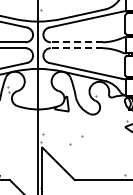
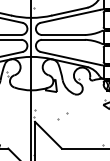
line: (76, 42) -> (63, 35), dashed -> solid
line: (76, 48) -> (63, 40), dashed -> solid

